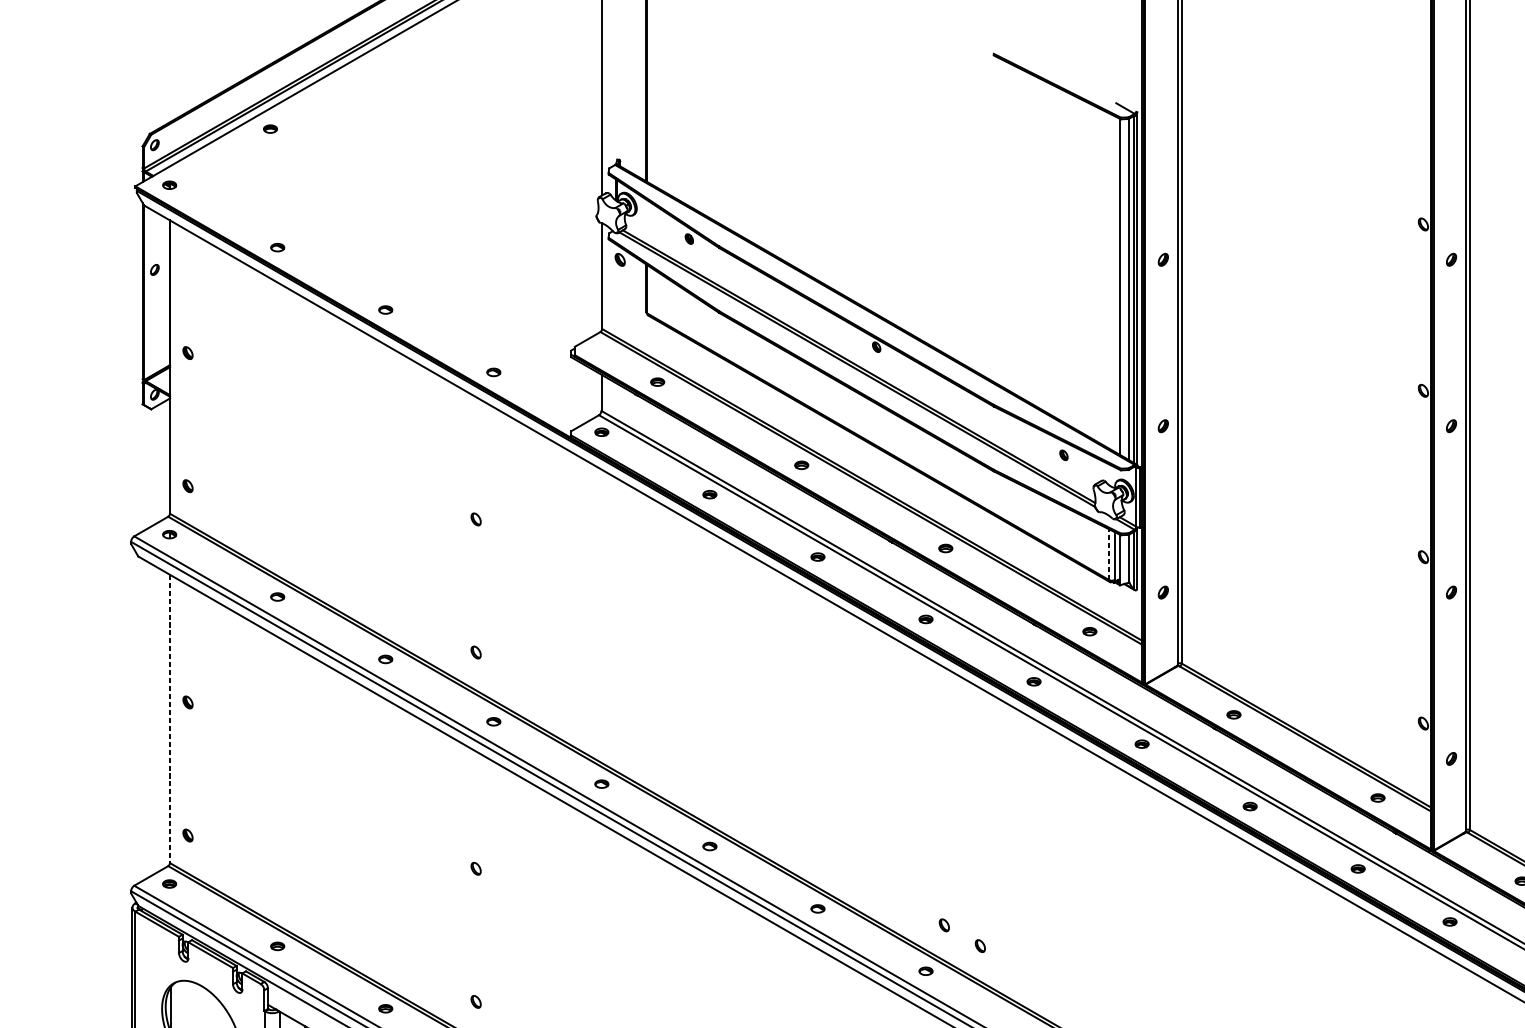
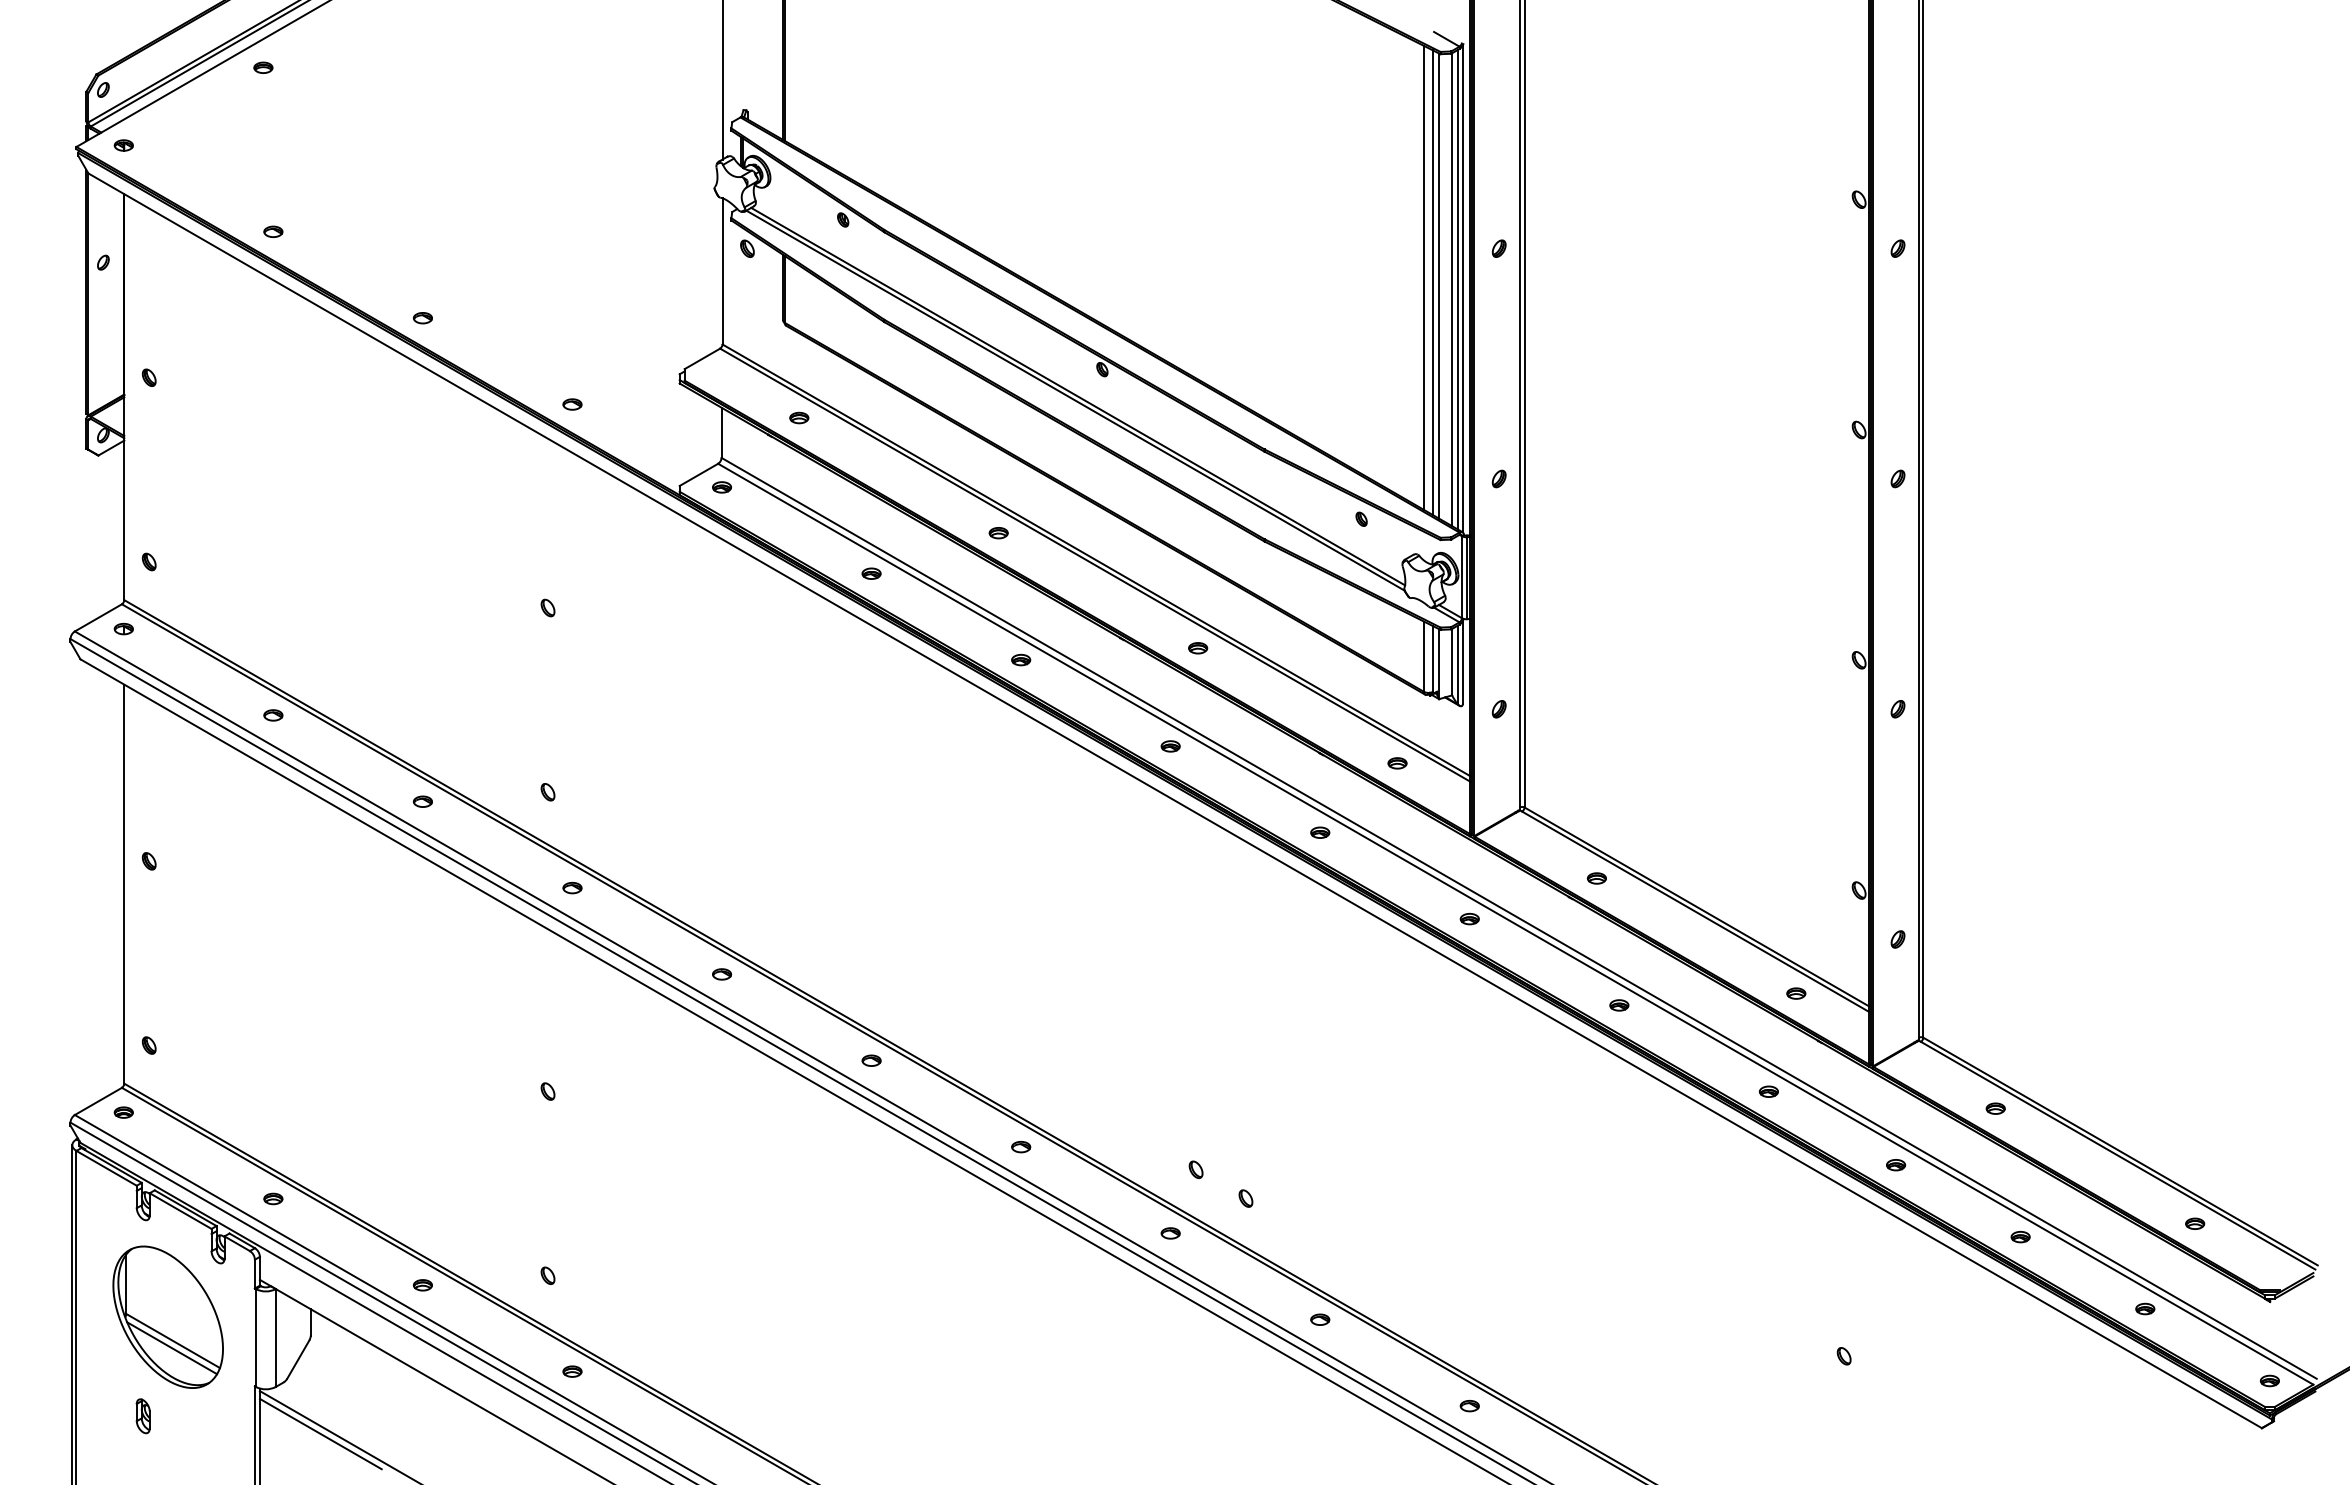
line: (1109, 280) -> (1424, 277), added
line: (1115, 284) -> (1432, 282), added
line: (1109, 554) -> (1424, 656), dashed -> solid
line: (170, 719) -> (124, 884), dashed -> solid

